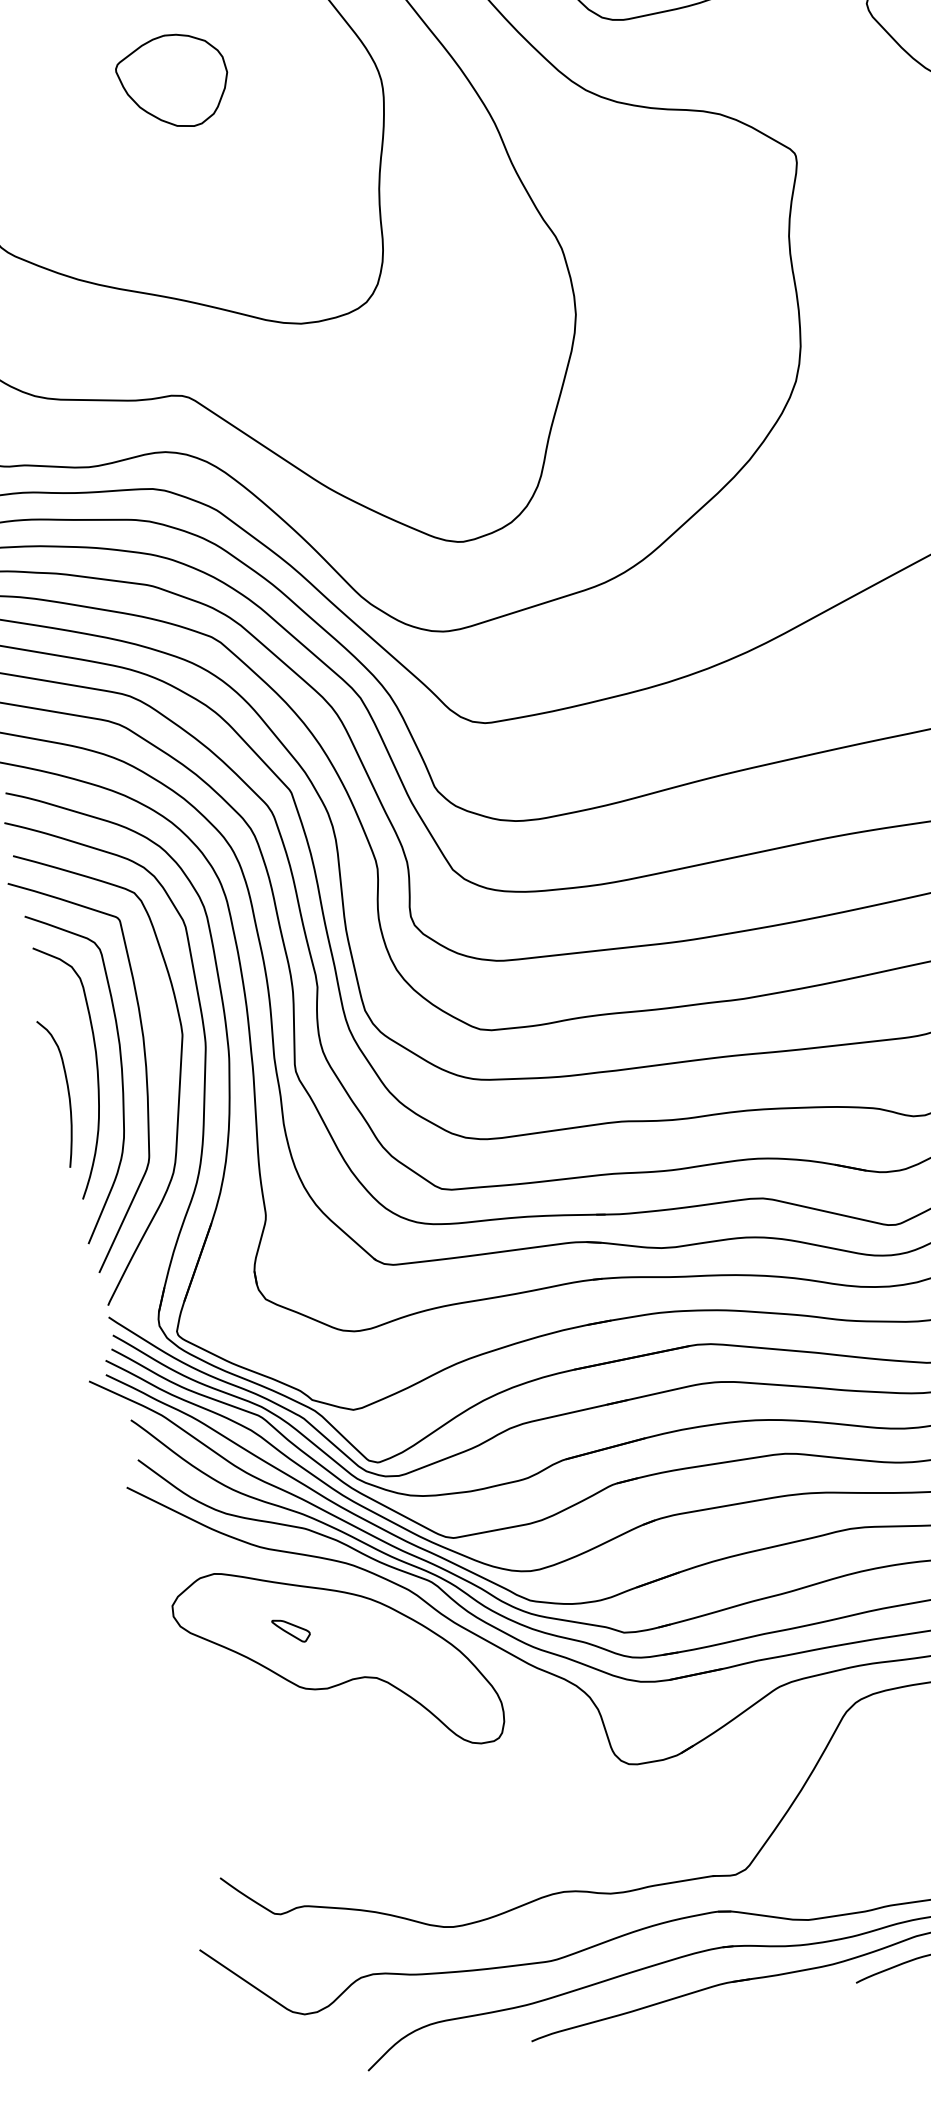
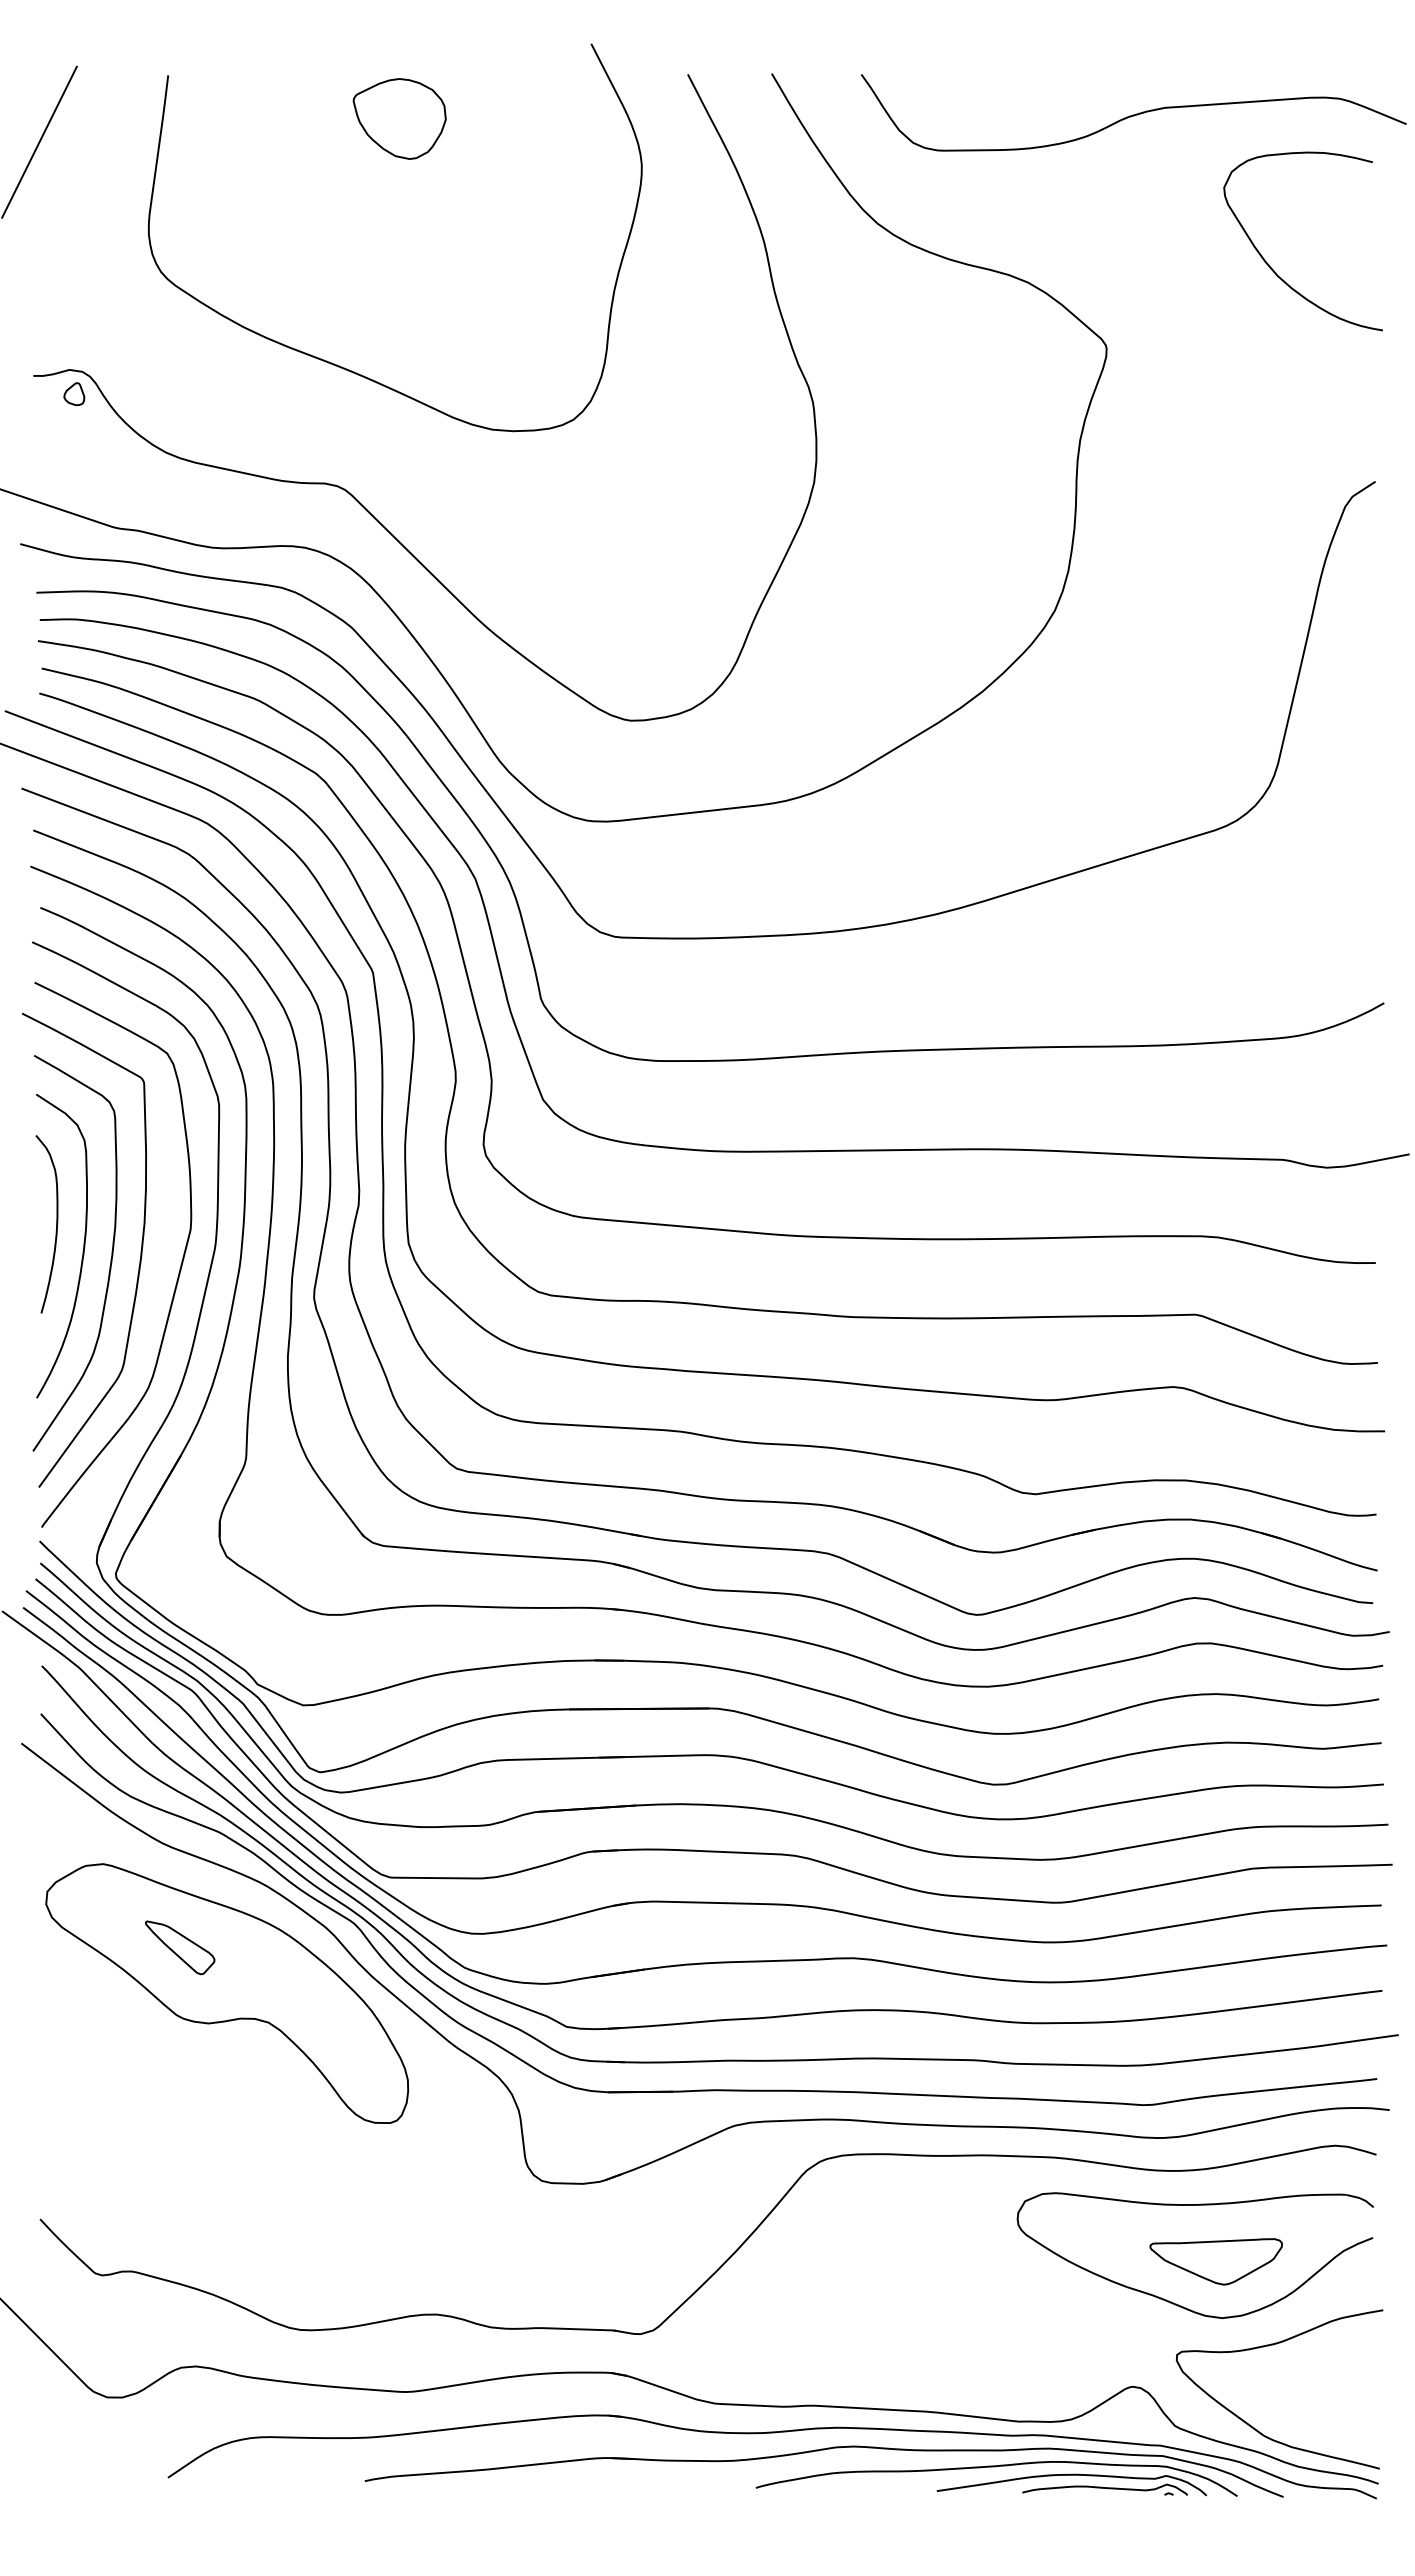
part: (173, 81) -> (399, 118), size x0.71
curve: (68, 1091) -> (56, 1224), moved
part: (291, 1630) -> (180, 1947), size x1.67

